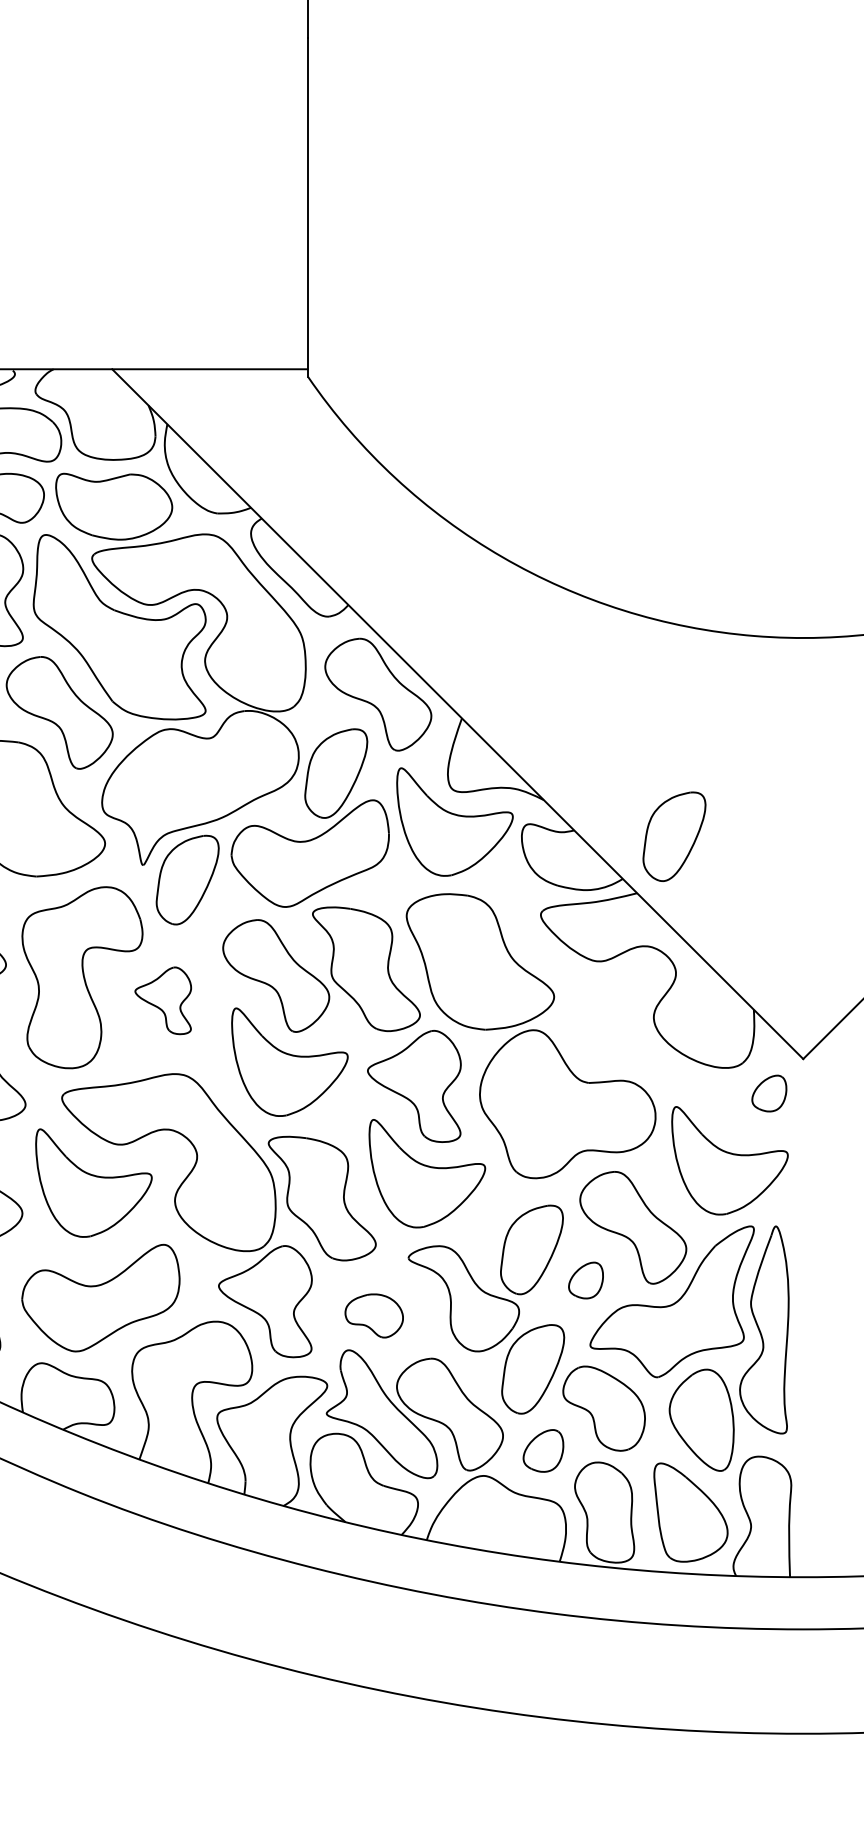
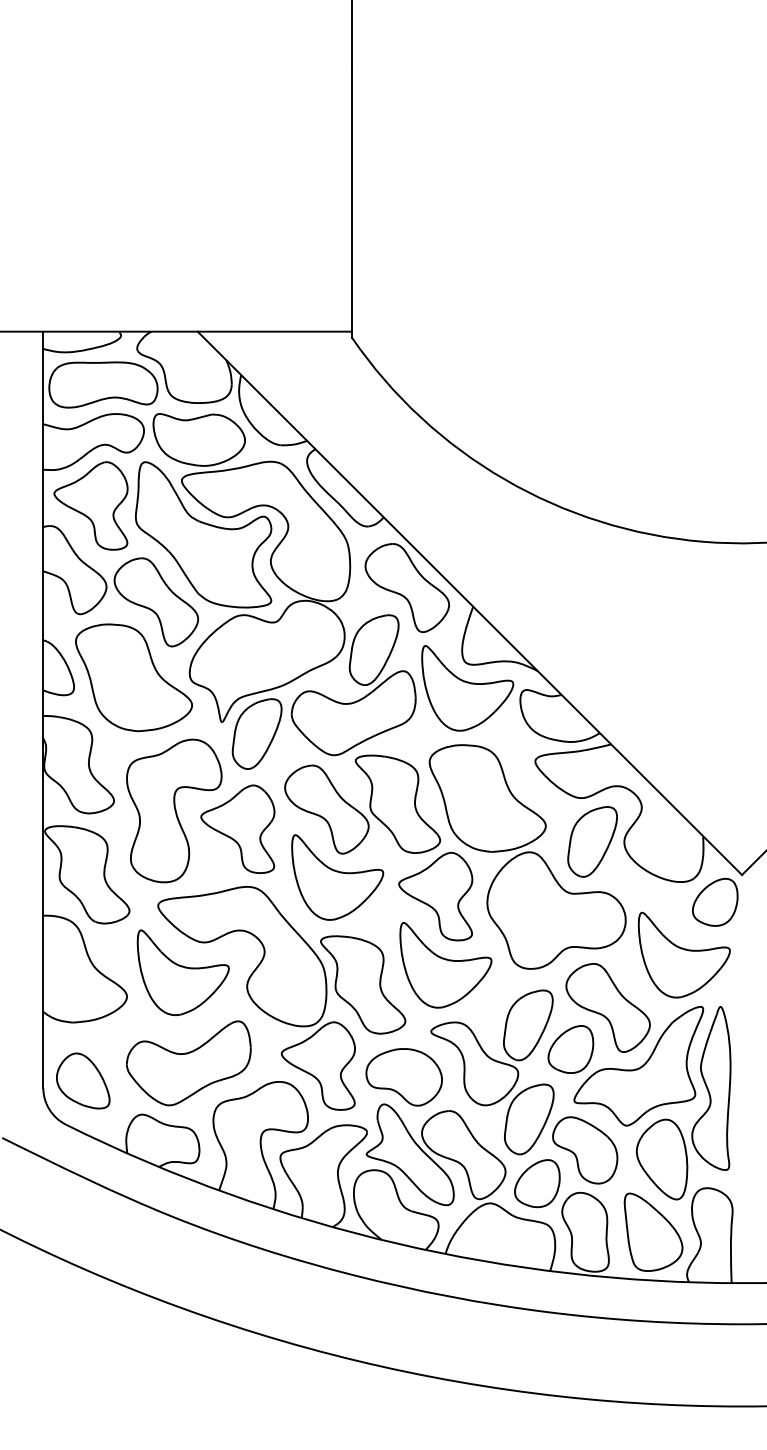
part: (674, 836) -> (592, 841), moved
part: (162, 999) -> (237, 828), size x1.67
part: (769, 1092) -> (715, 901), size x1.67
part: (585, 1280) -> (570, 1049), size x1.67
part: (373, 1316) -> (403, 1077), size x1.67
part: (543, 1450) -> (537, 1183), size x1.43

